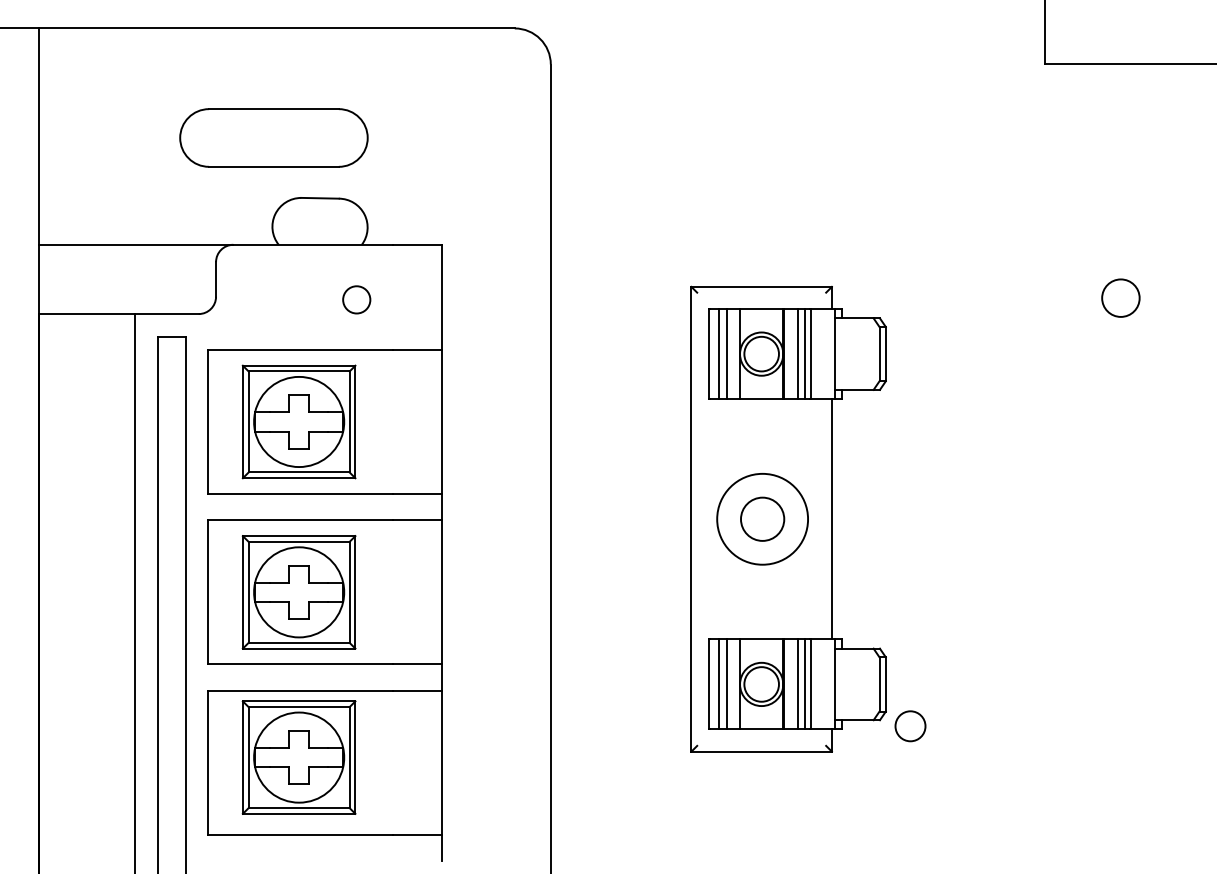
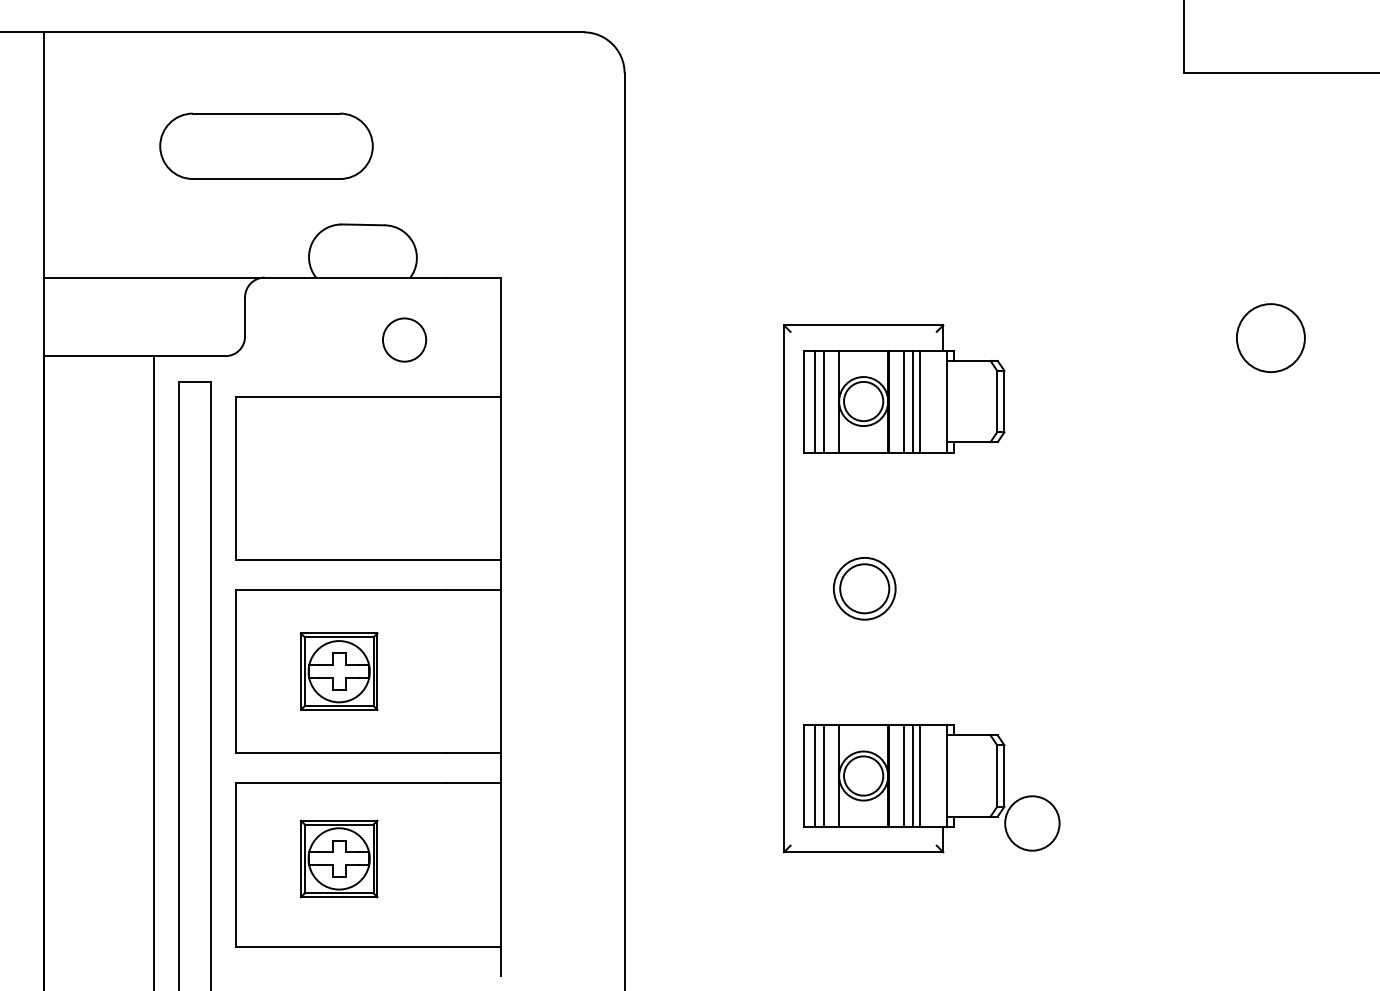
part: (273, 137) -> (265, 145), moved
circle: (1120, 297) -> (1270, 337), size x1.6
circle: (356, 299) -> (404, 339), size x1.4
part: (298, 421) -> (338, 477), removed
circle: (762, 518) -> (864, 587), size x0.6
line: (831, 519) -> (942, 589), removed
part: (298, 592) -> (338, 671), size x0.6
circle: (910, 726) -> (1032, 823), size x1.6
part: (298, 757) -> (338, 858), size x0.6

